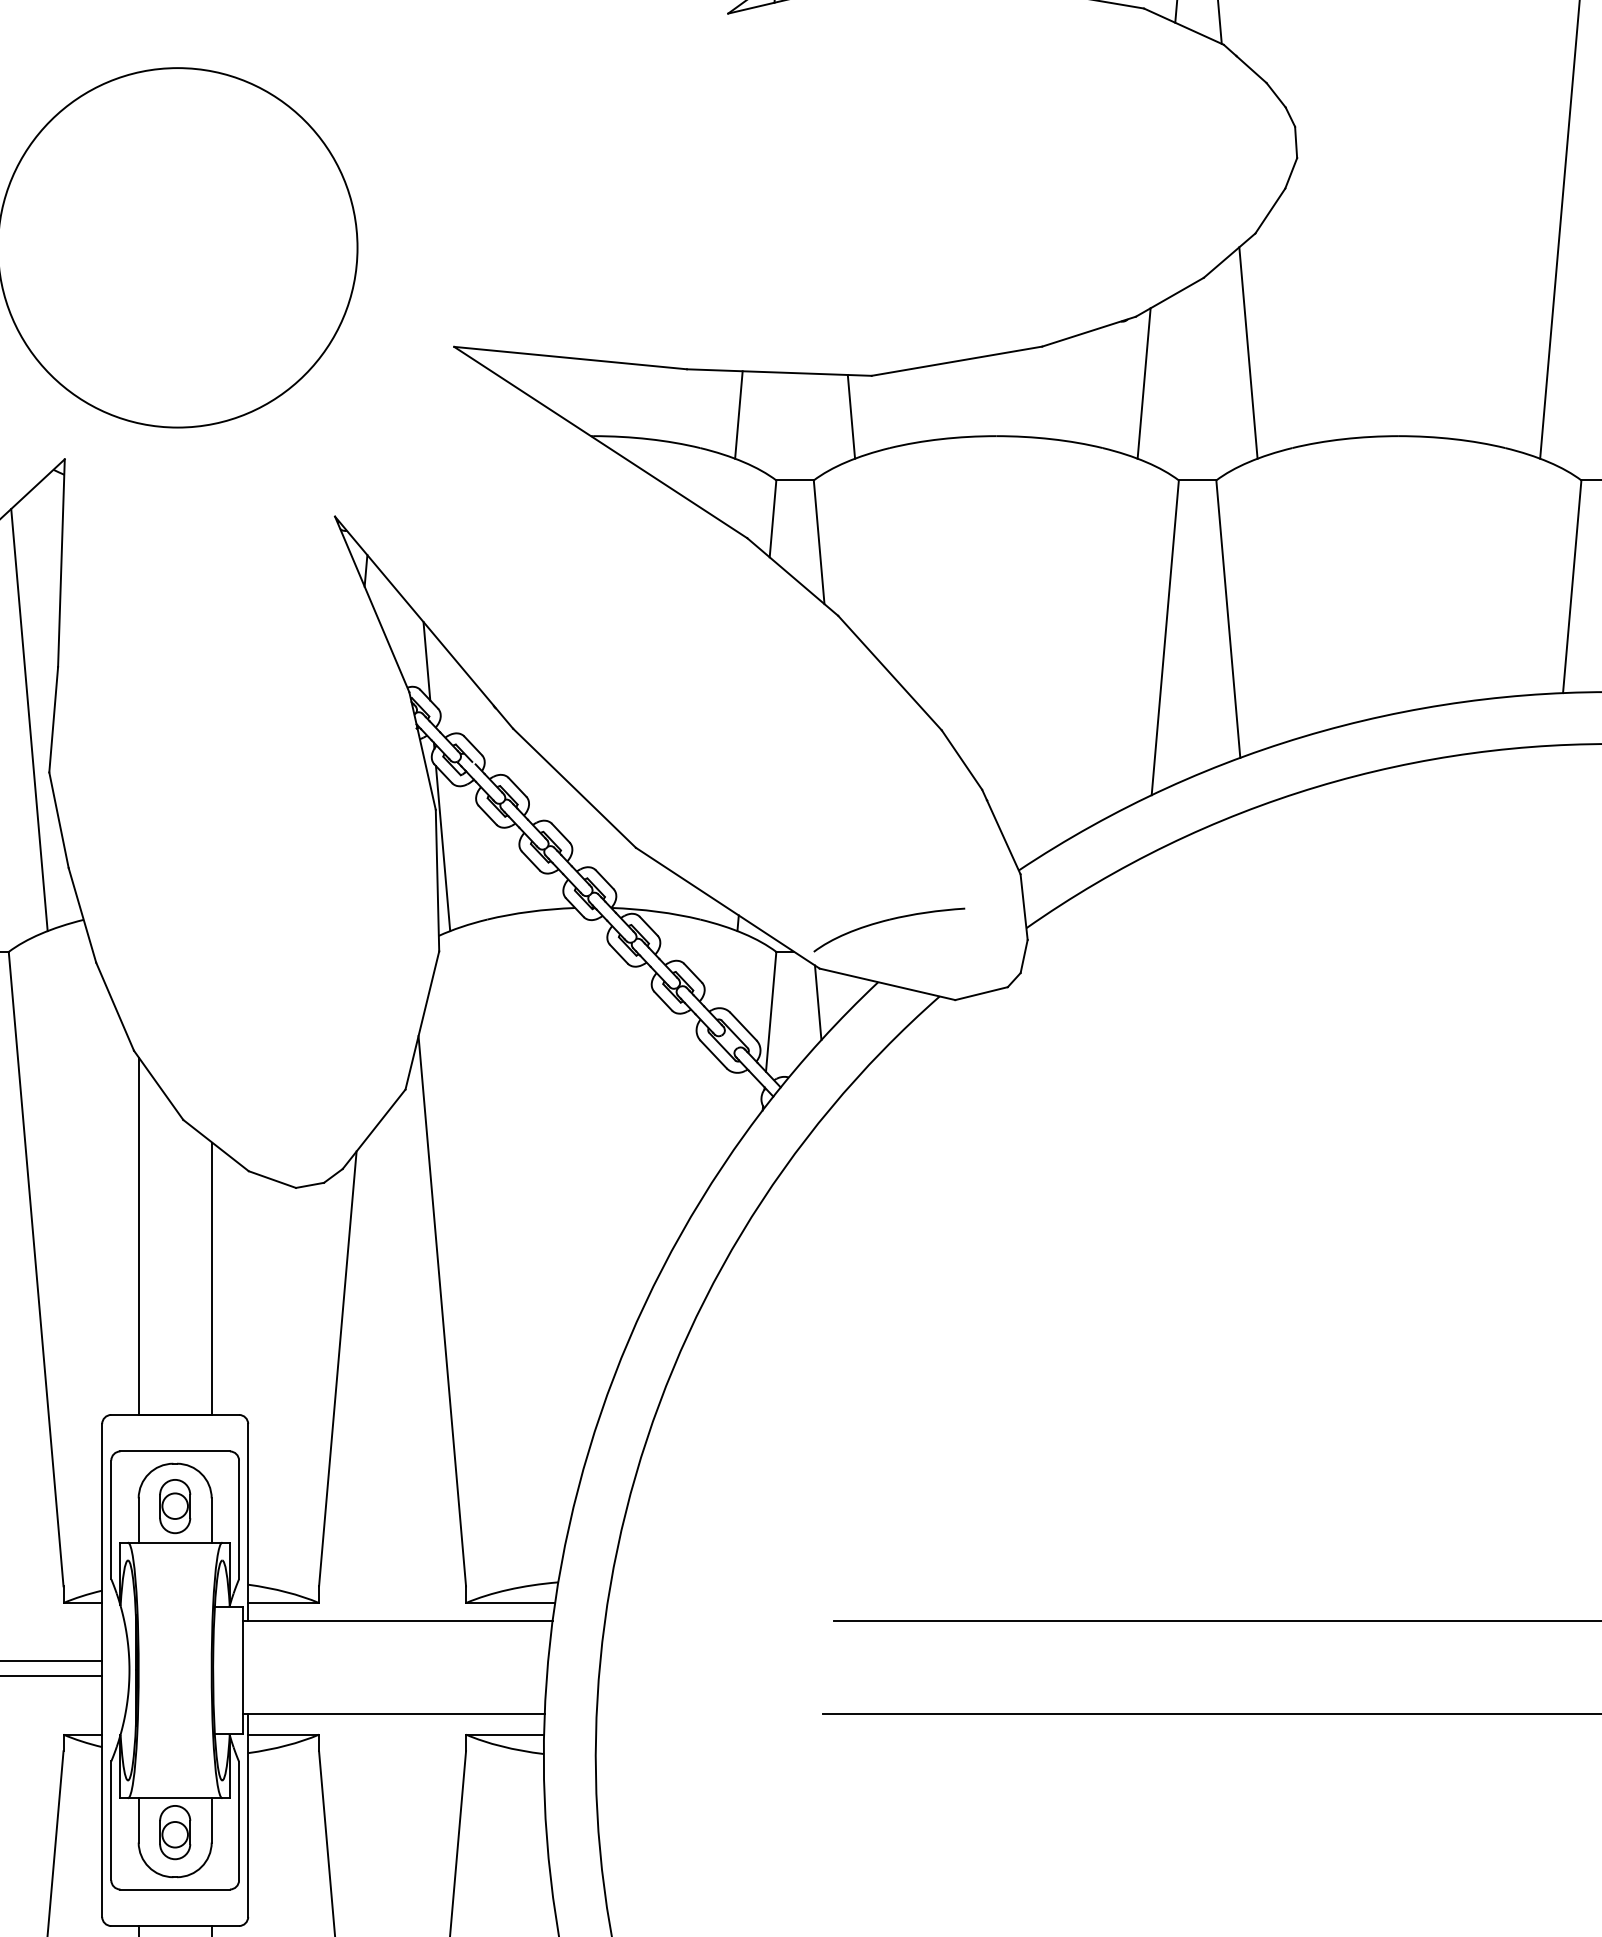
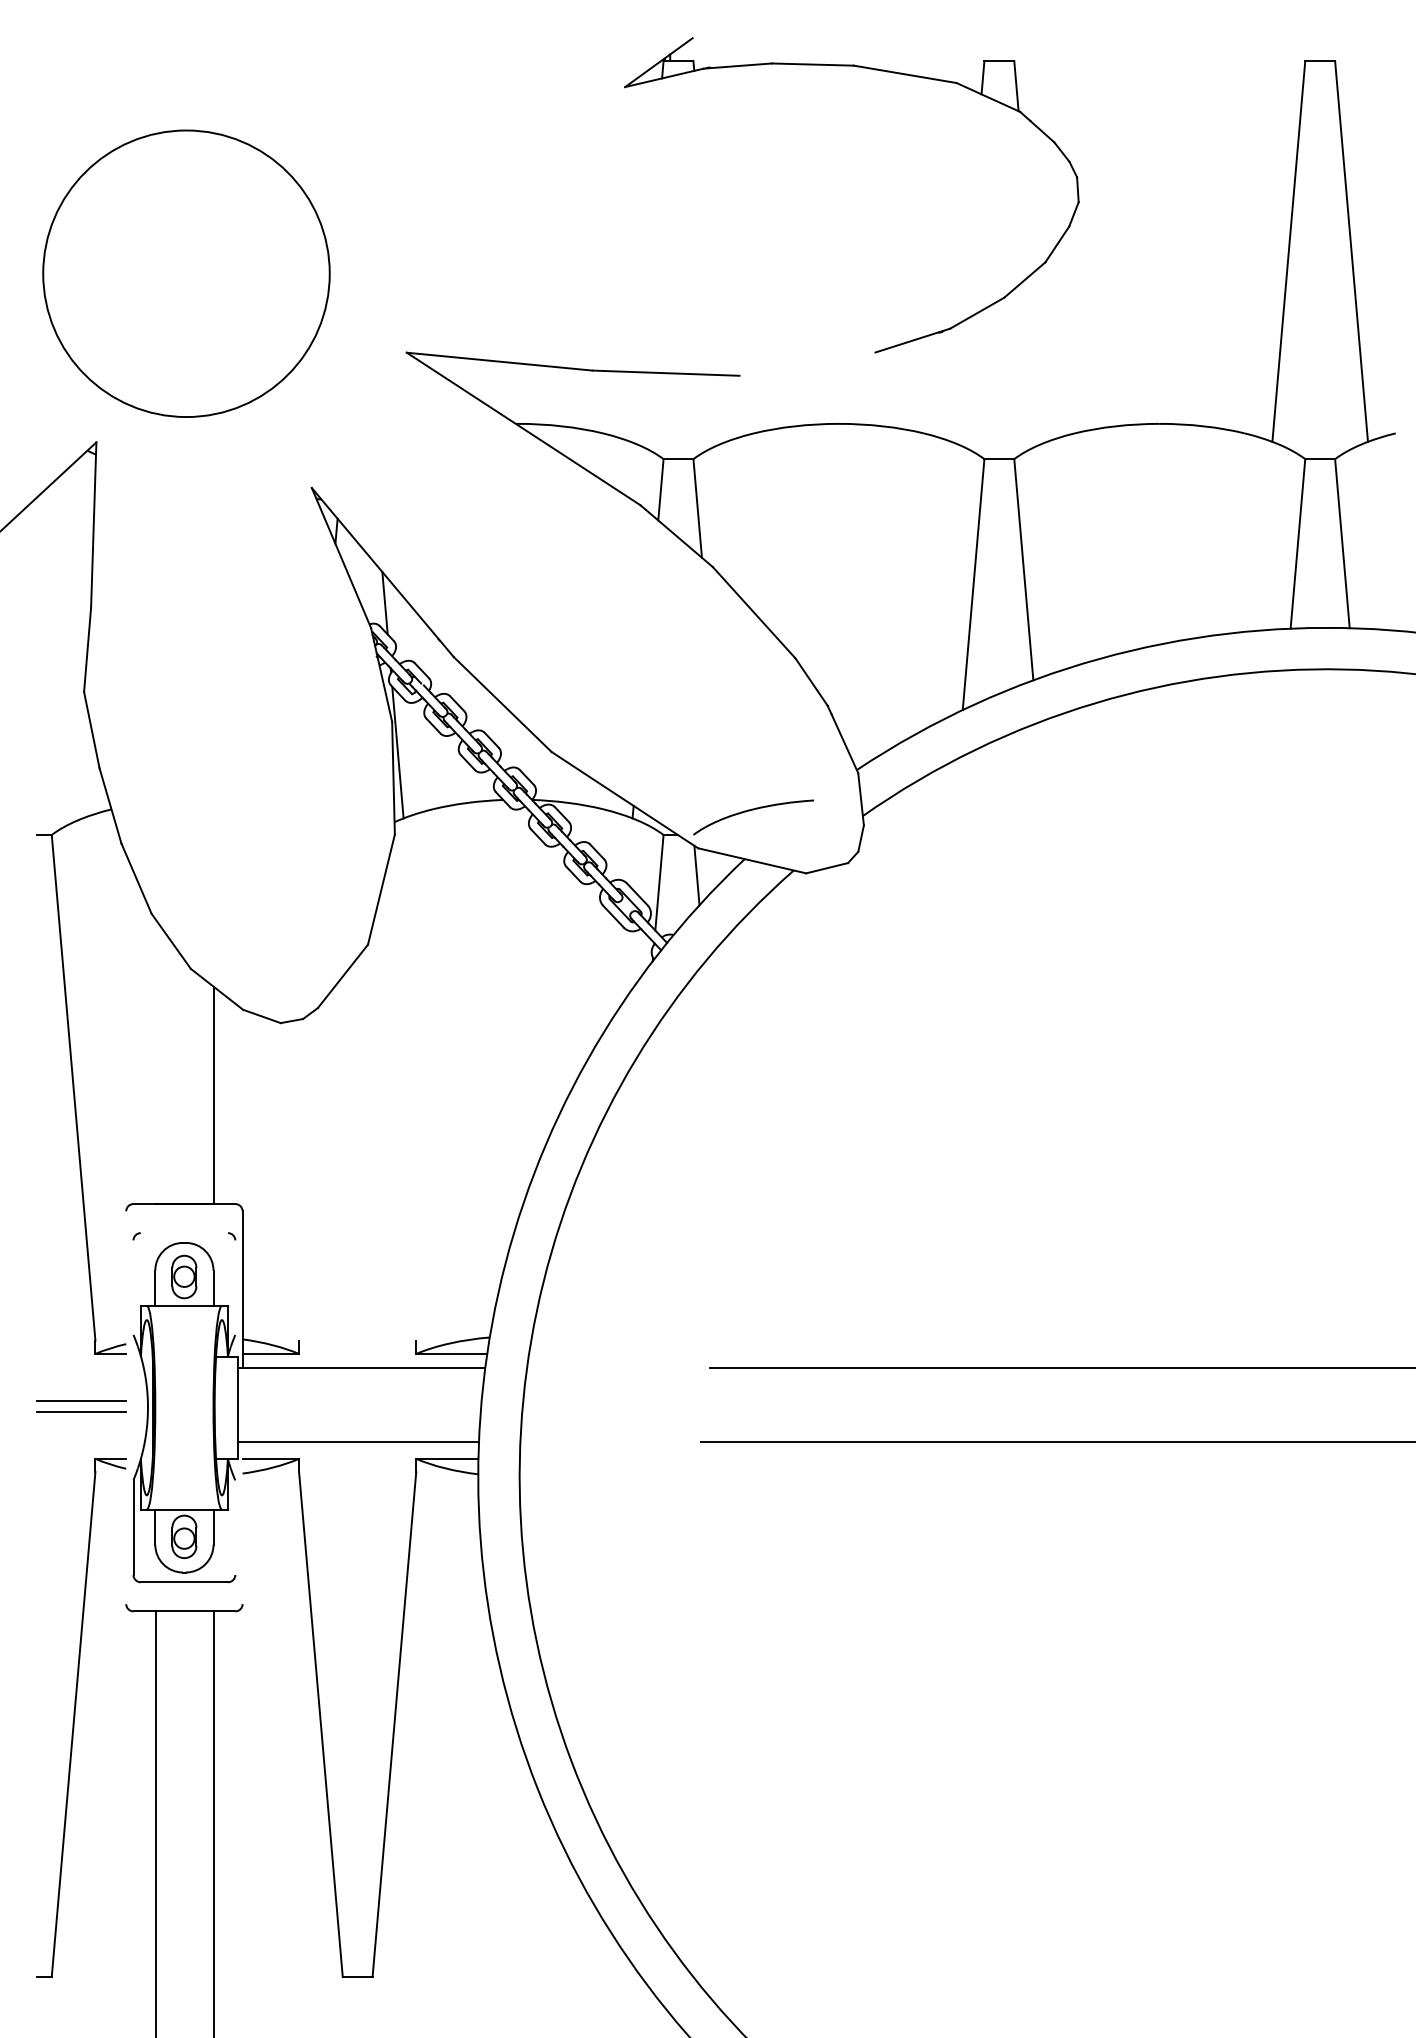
line: (1247, 352) -> (1039, 357), removed
line: (956, 360) -> (807, 363), removed
line: (1143, 382) -> (956, 381), removed
line: (738, 414) -> (633, 406), removed
line: (851, 416) -> (723, 408), removed
line: (28, 719) -> (67, 649), removed
line: (138, 1236) -> (155, 1061), removed
line: (442, 1311) -> (397, 1121), removed
line: (338, 1369) -> (314, 1167), removed
line: (175, 1451) -> (184, 1233), removed
line: (111, 1519) -> (133, 1287), removed
line: (239, 1519) -> (235, 1287), removed
line: (102, 1670) -> (126, 1407), removed
line: (248, 1815) -> (242, 1523), removed
line: (239, 1820) -> (235, 1527), removed

